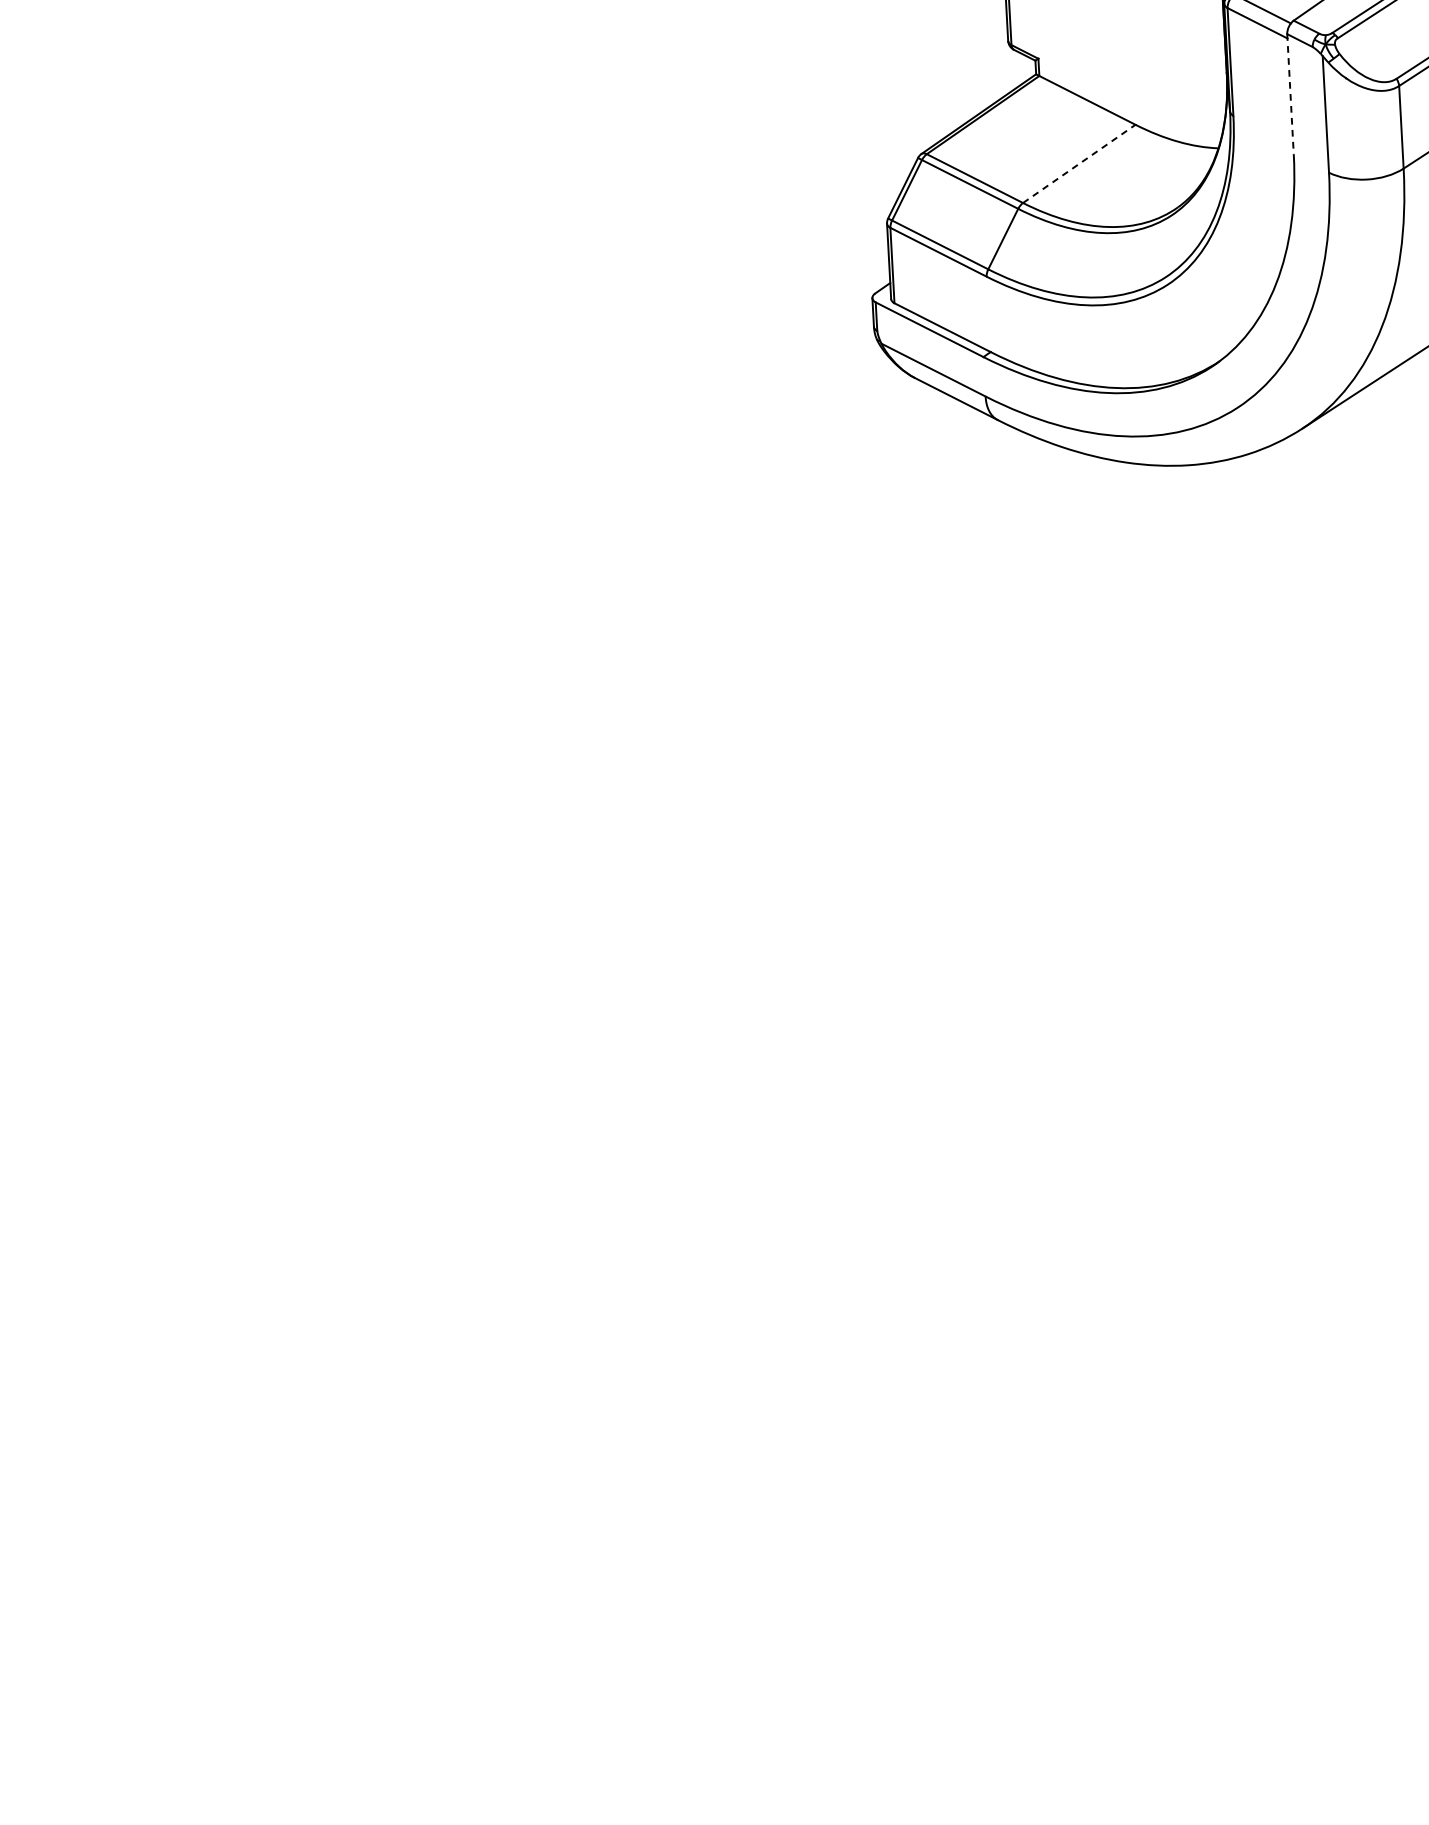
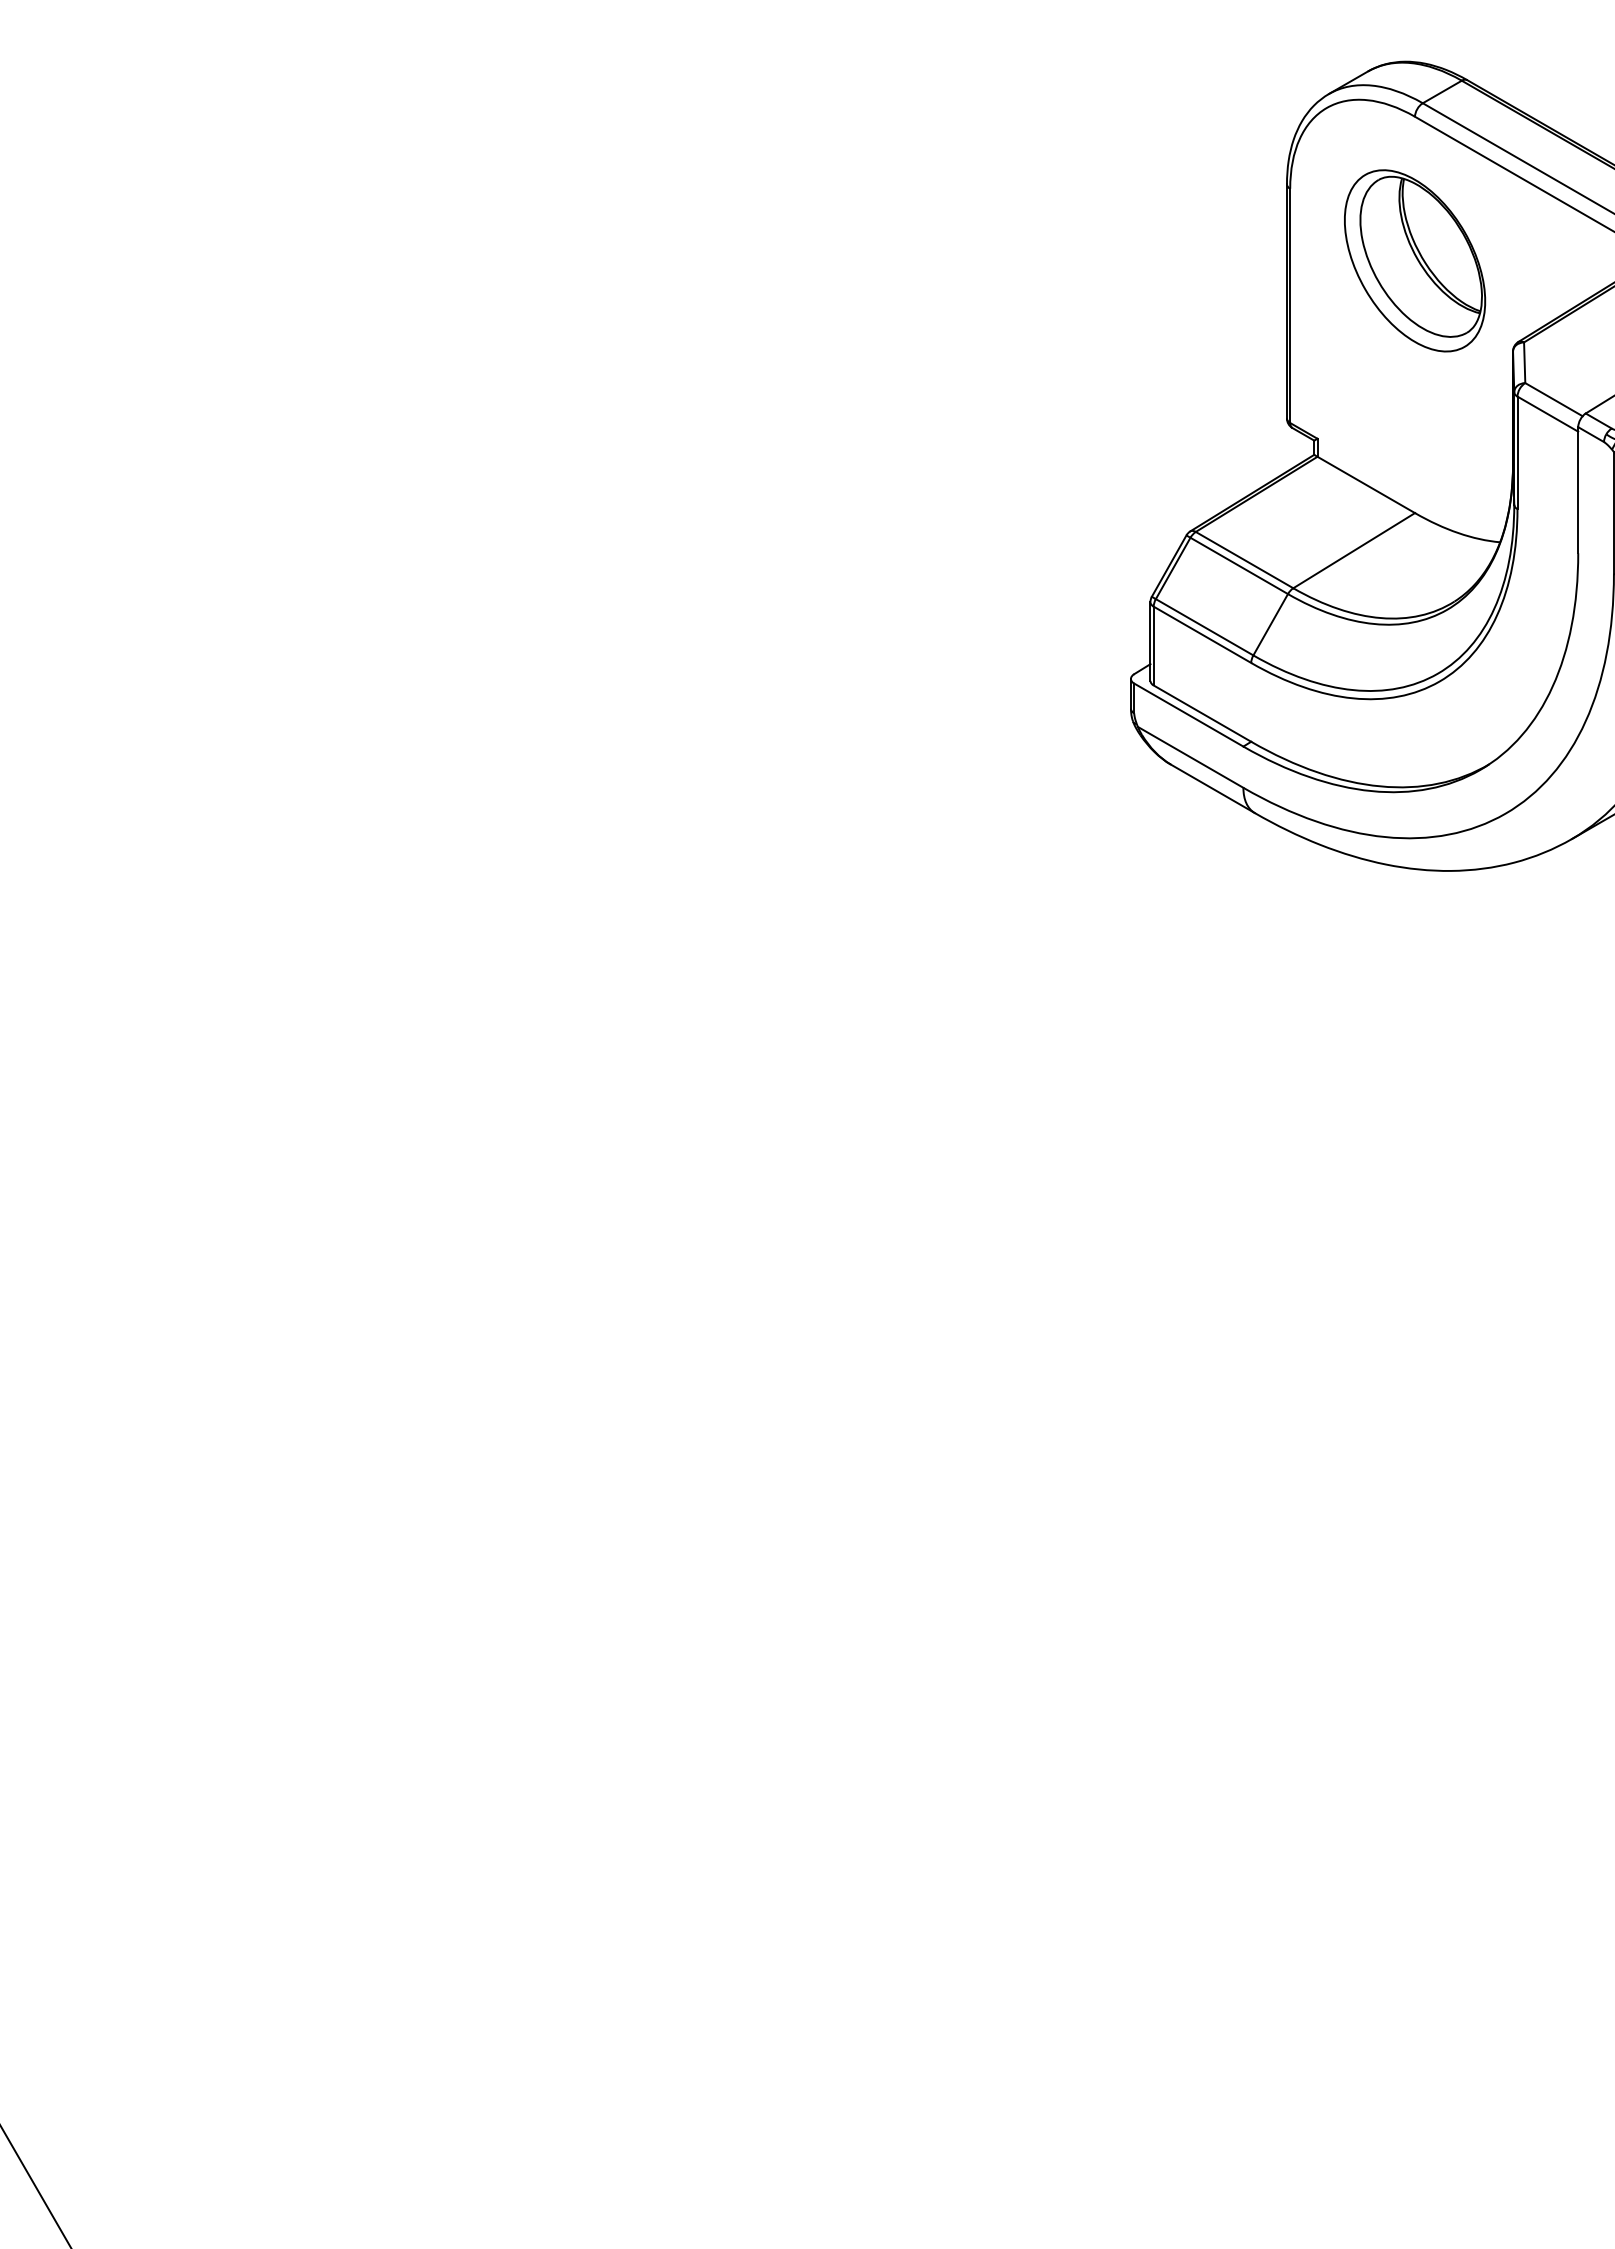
line: (1290, 94) -> (1578, 490), dashed -> solid
line: (1079, 163) -> (1354, 550), dashed -> solid

